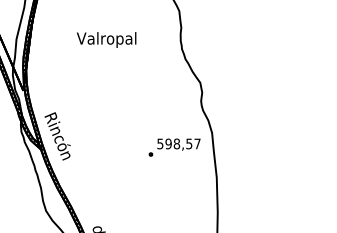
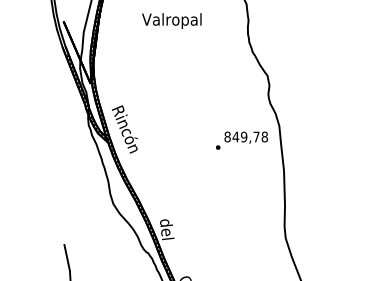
text: (106, 39) -> (171, 20), moved
text: (178, 143) -> (245, 136), 598,57 -> 849,78

